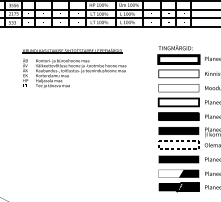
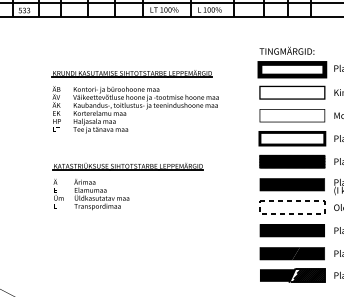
part: (74, 67) -> (135, 100), moved
part: (76, 138) -> (127, 196), added
fill: (170, 173) -> (278, 253), added

